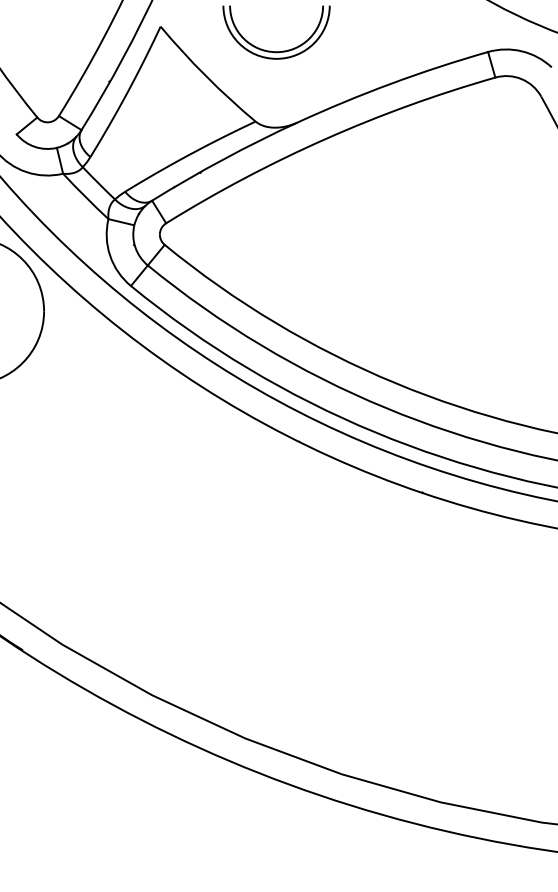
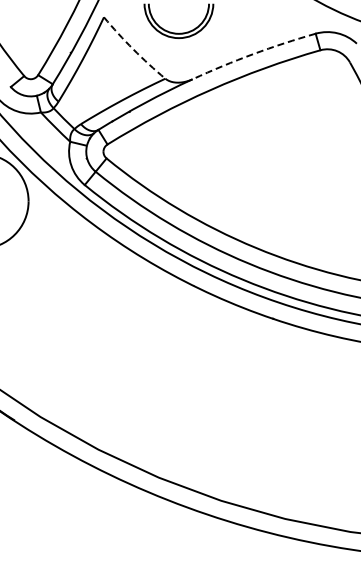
arc: (206, 76) -> (133, 49), solid -> dashed
arc: (391, 84) -> (253, 54), solid -> dashed

